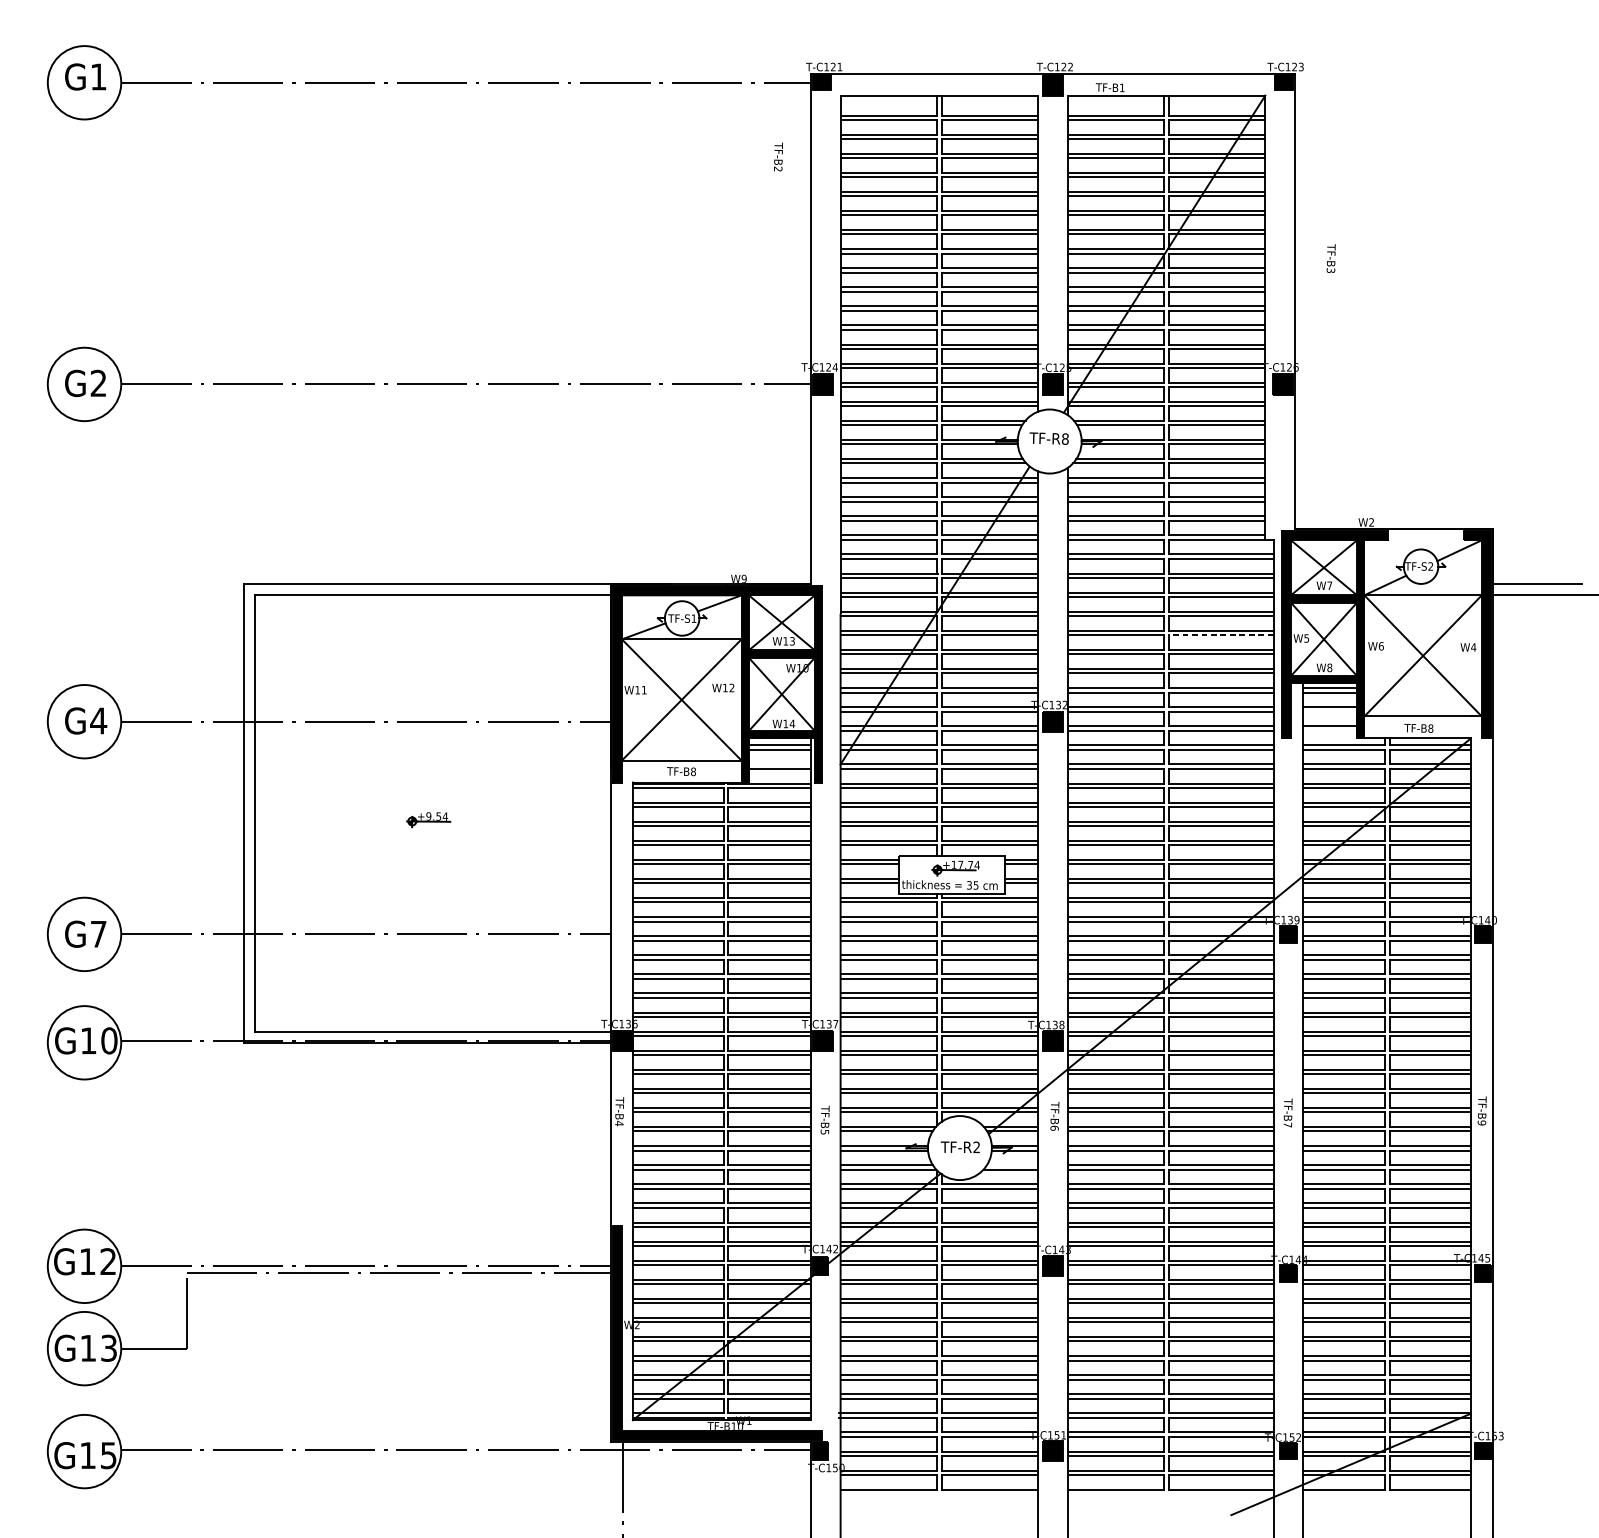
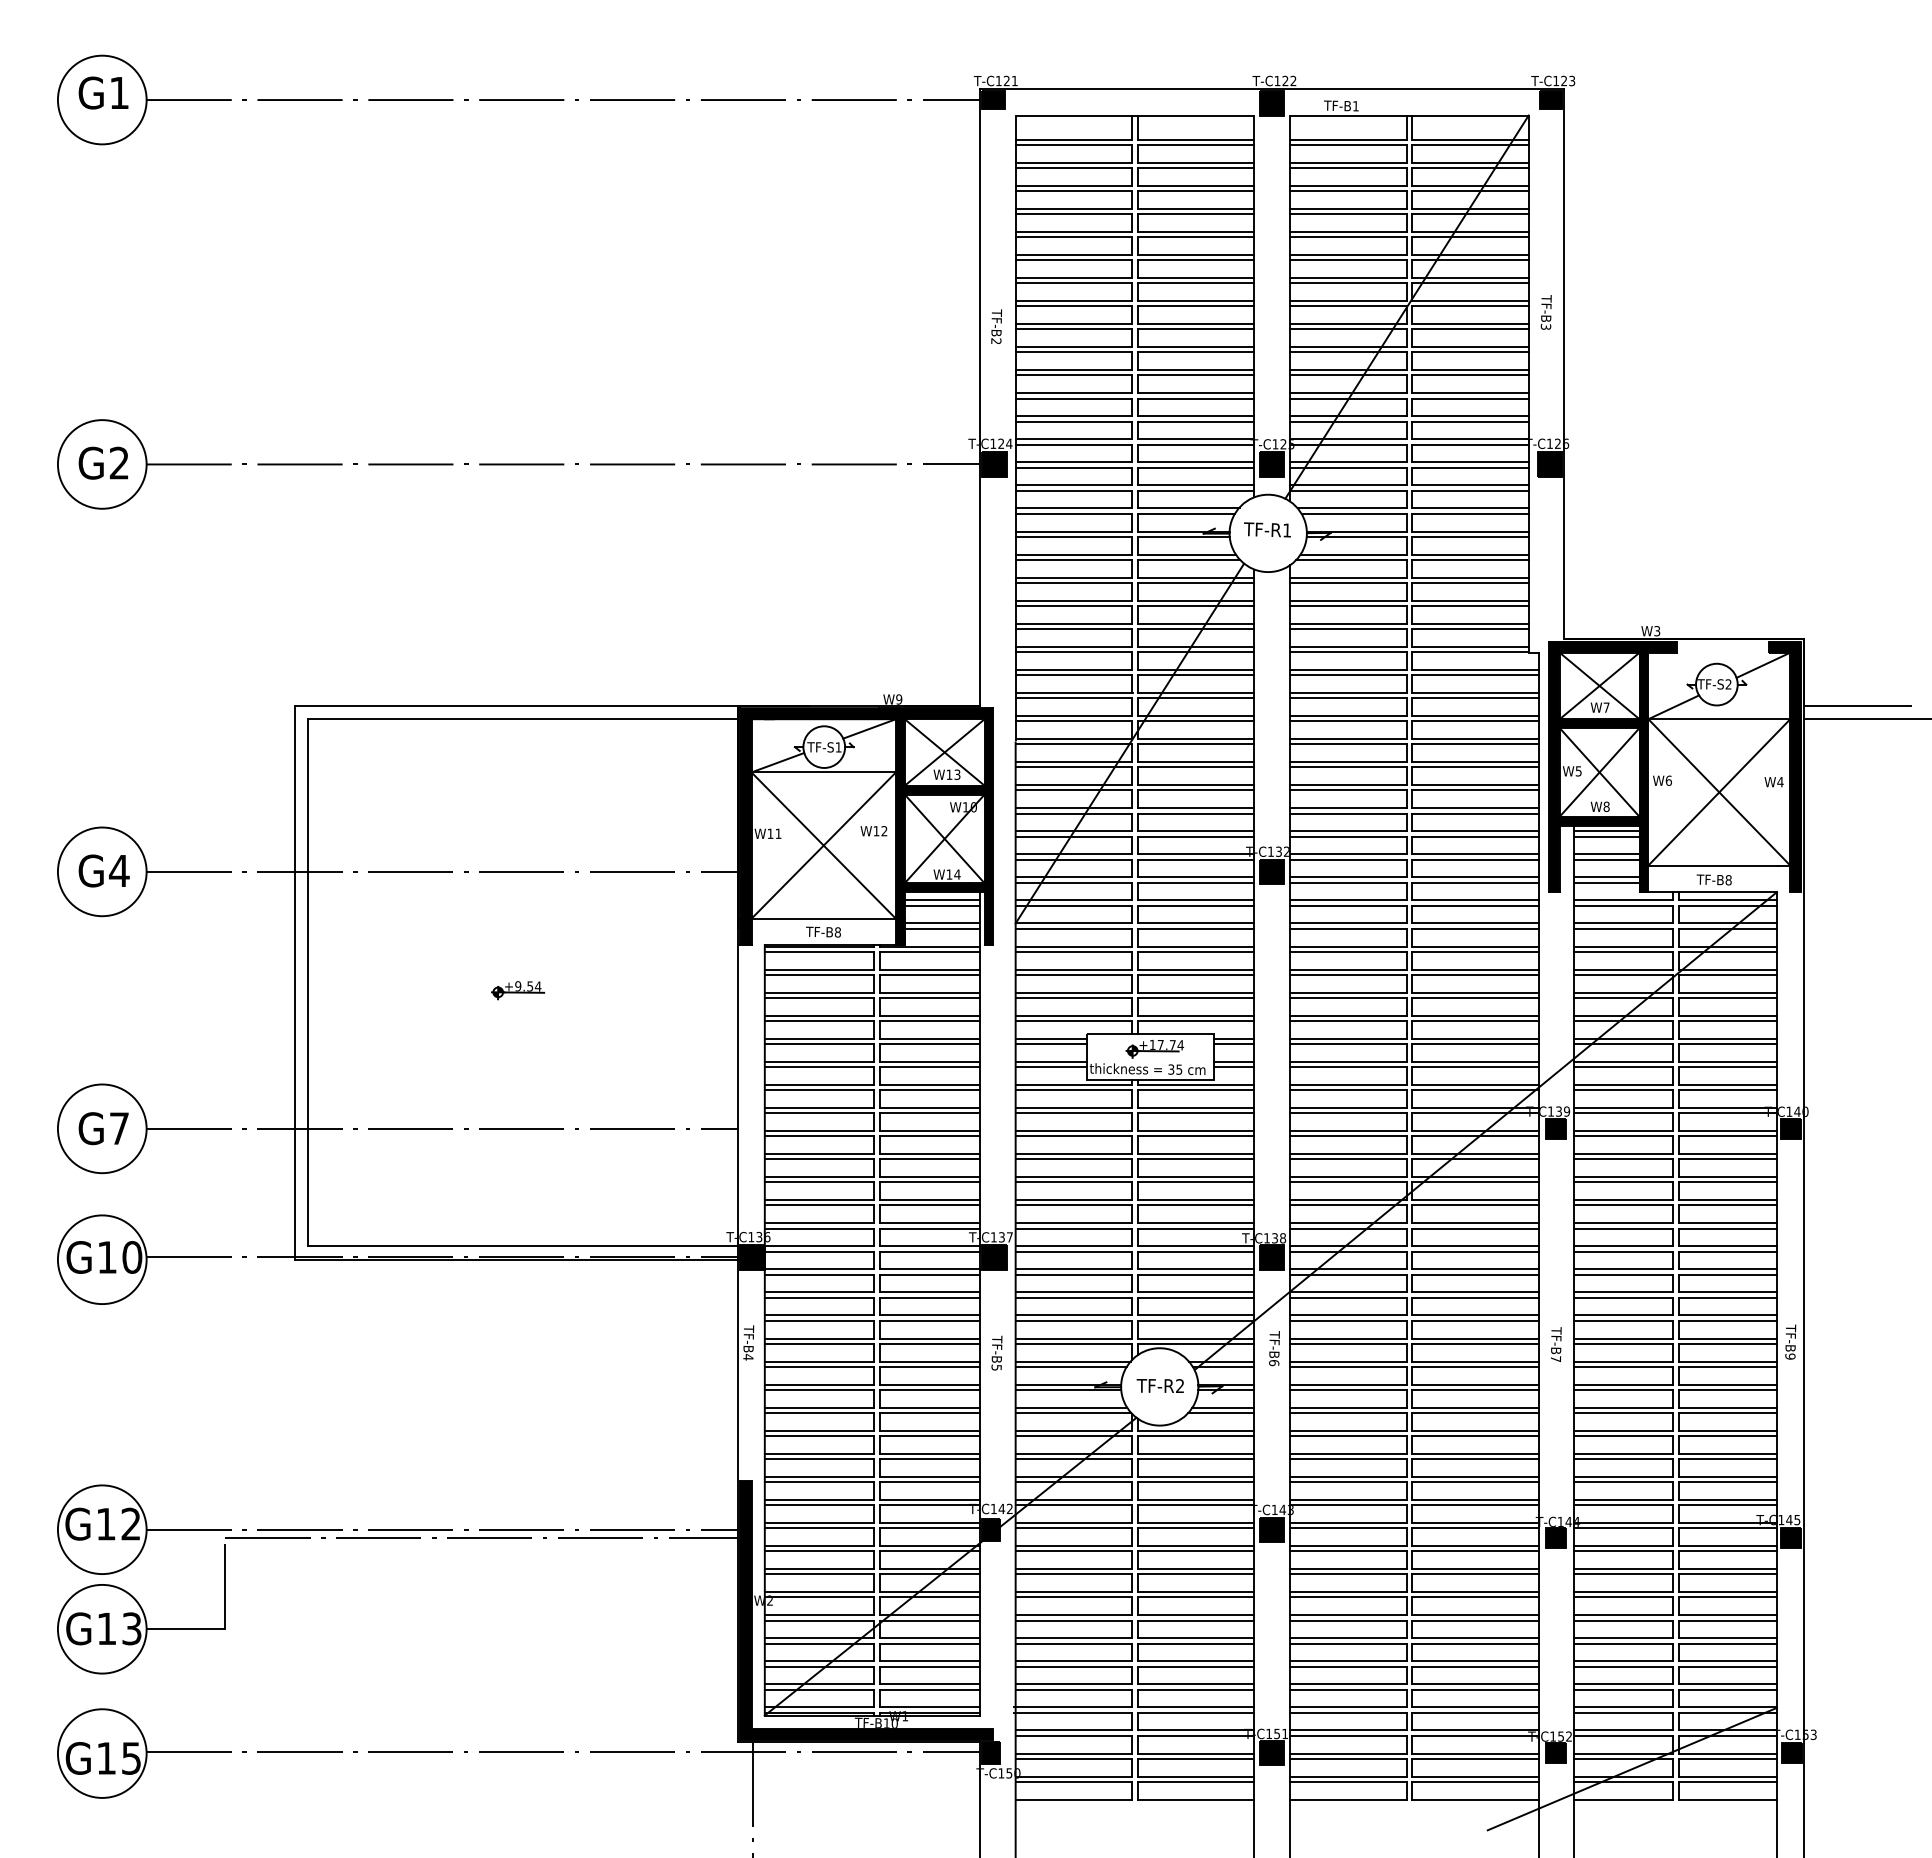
text: (778, 156) -> (996, 326), moved
text: (1330, 258) -> (1545, 312), moved
text: (1065, 439) -> (1287, 530), TF-R8 -> TF-R1
text: (1371, 522) -> (1657, 631), W2 -> W3
line: (1220, 635) -> (1474, 767), dashed -> solid
line: (1329, 711) -> (1606, 859), added
line: (1329, 730) -> (1606, 882), added
line: (780, 764) -> (942, 923), added
line: (1012, 1165) -> (1223, 1407), added

